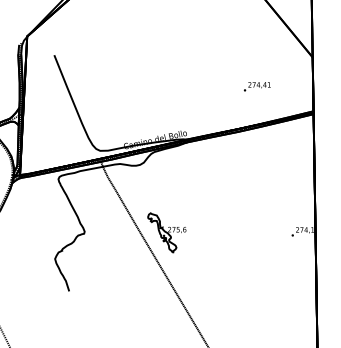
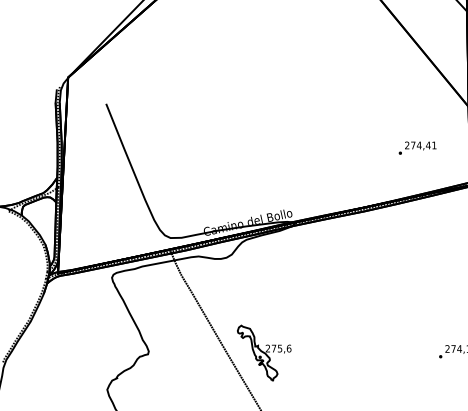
text: (256, 86) -> (416, 147), moved

